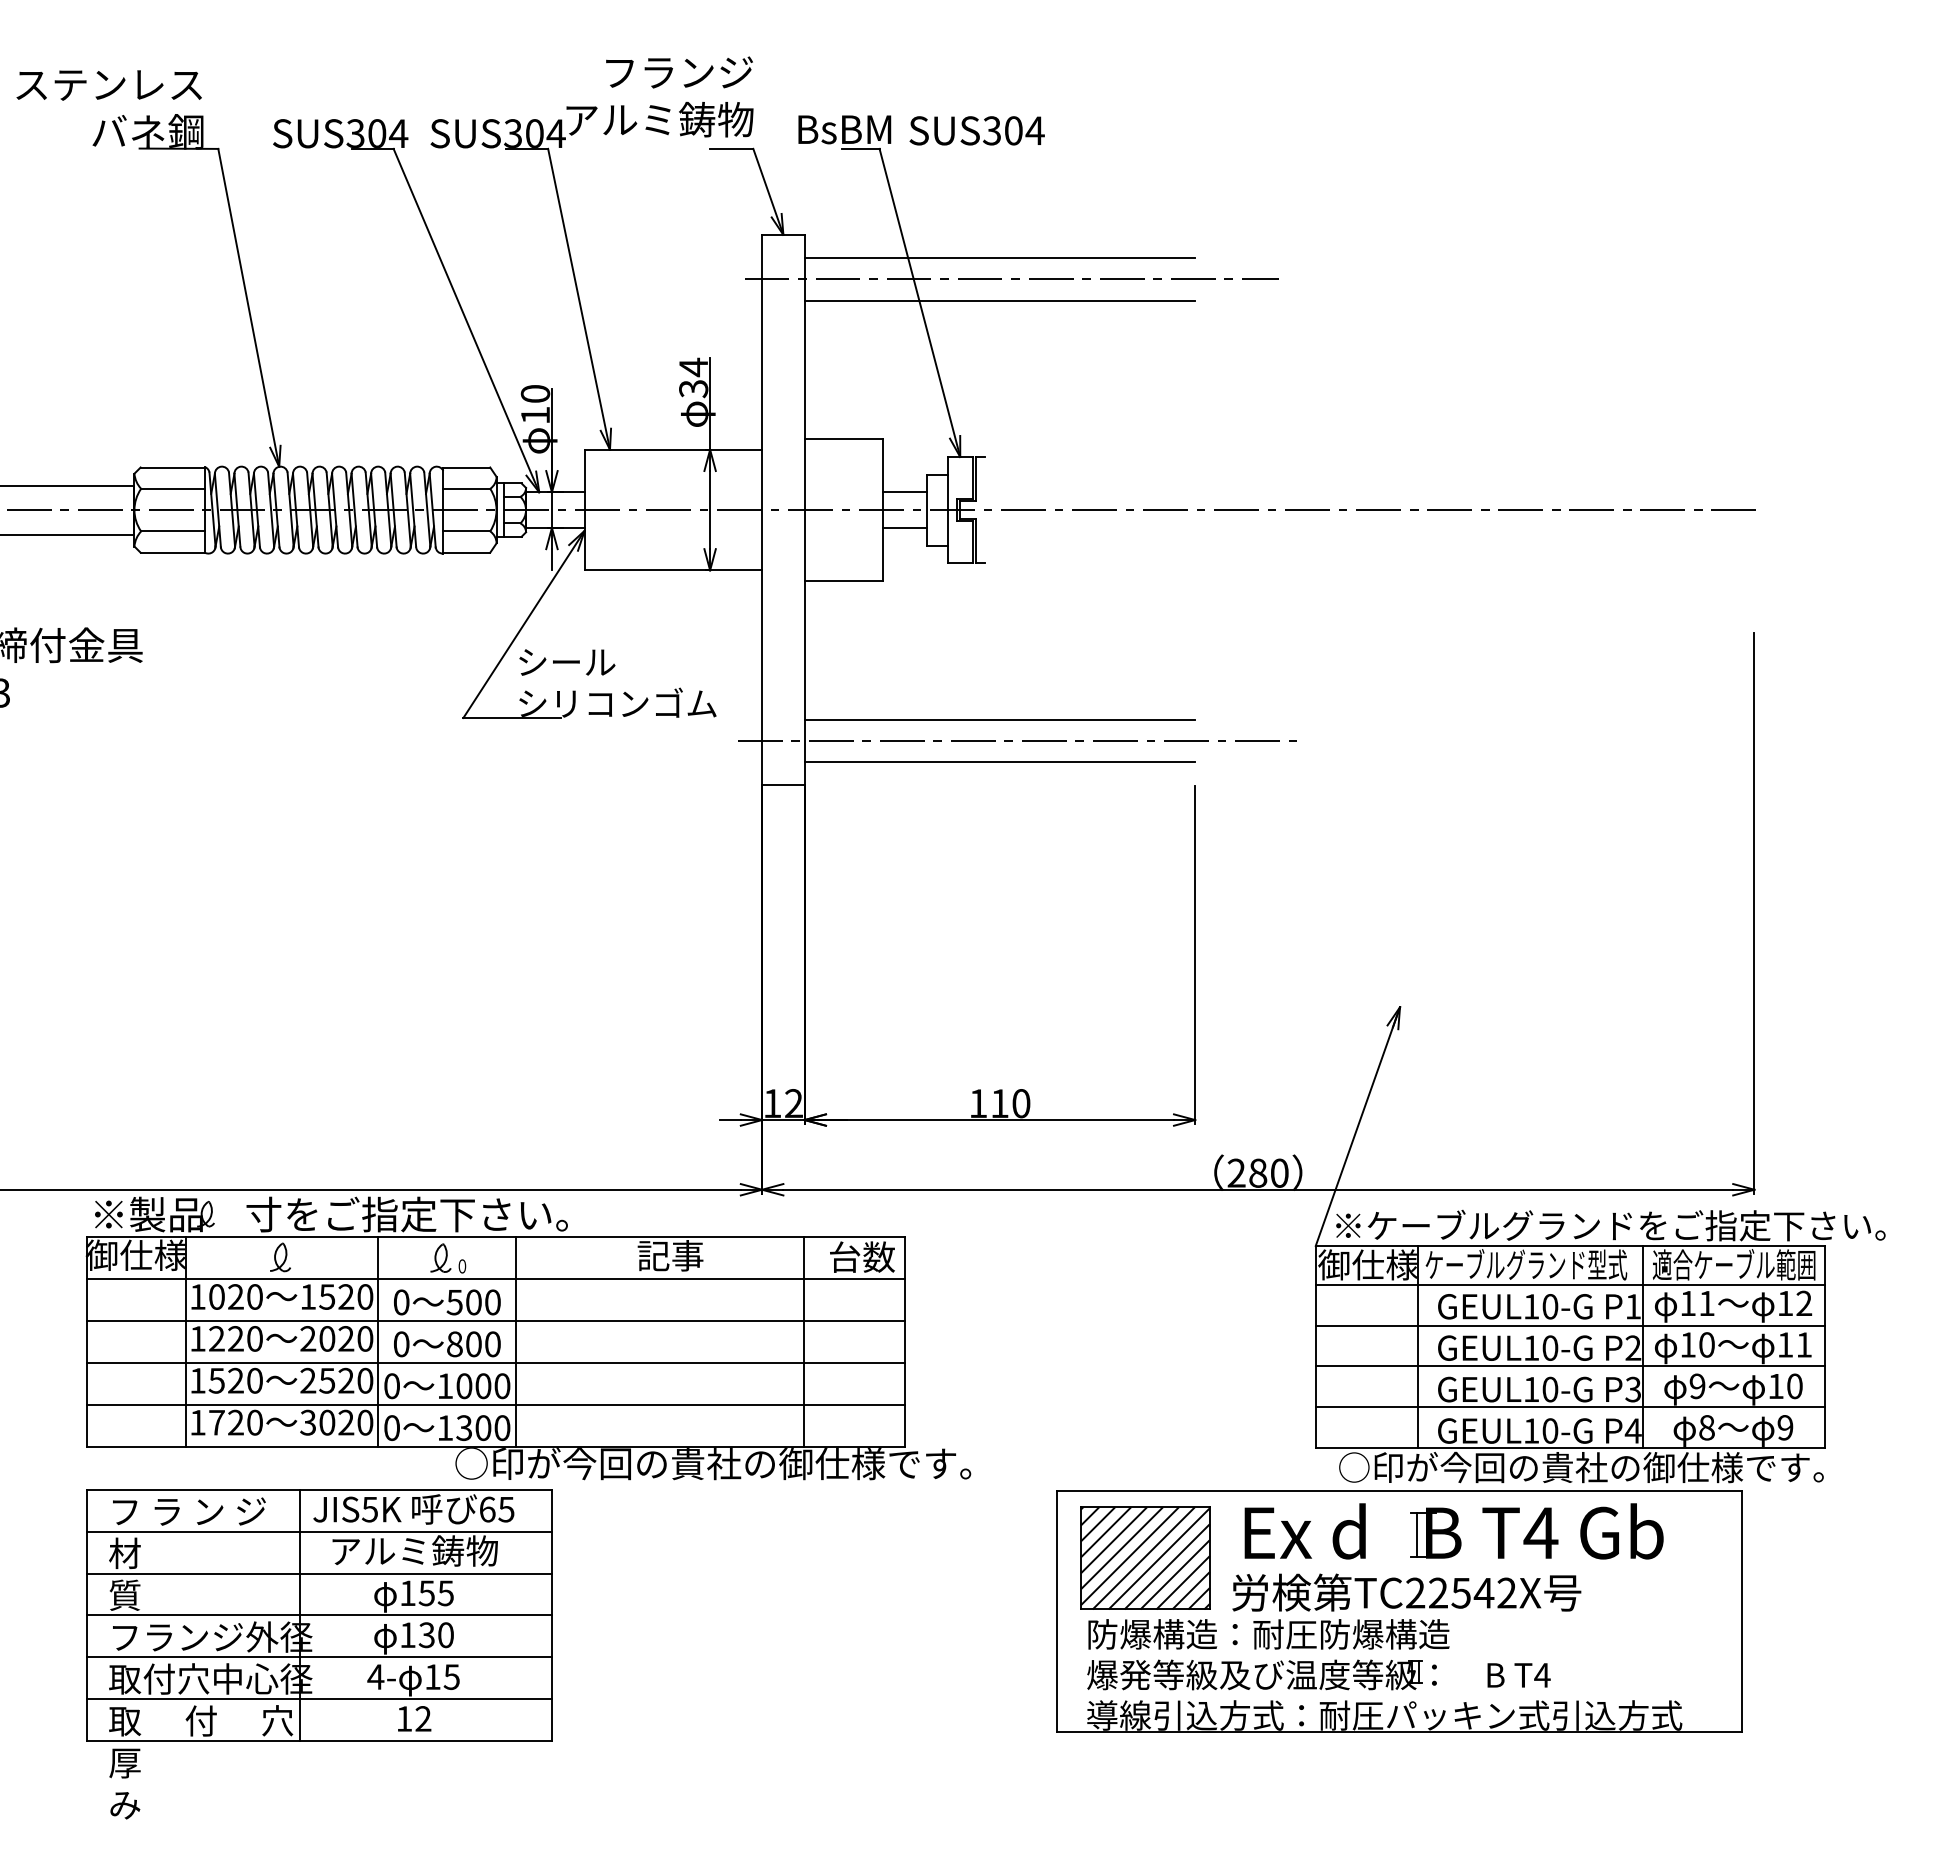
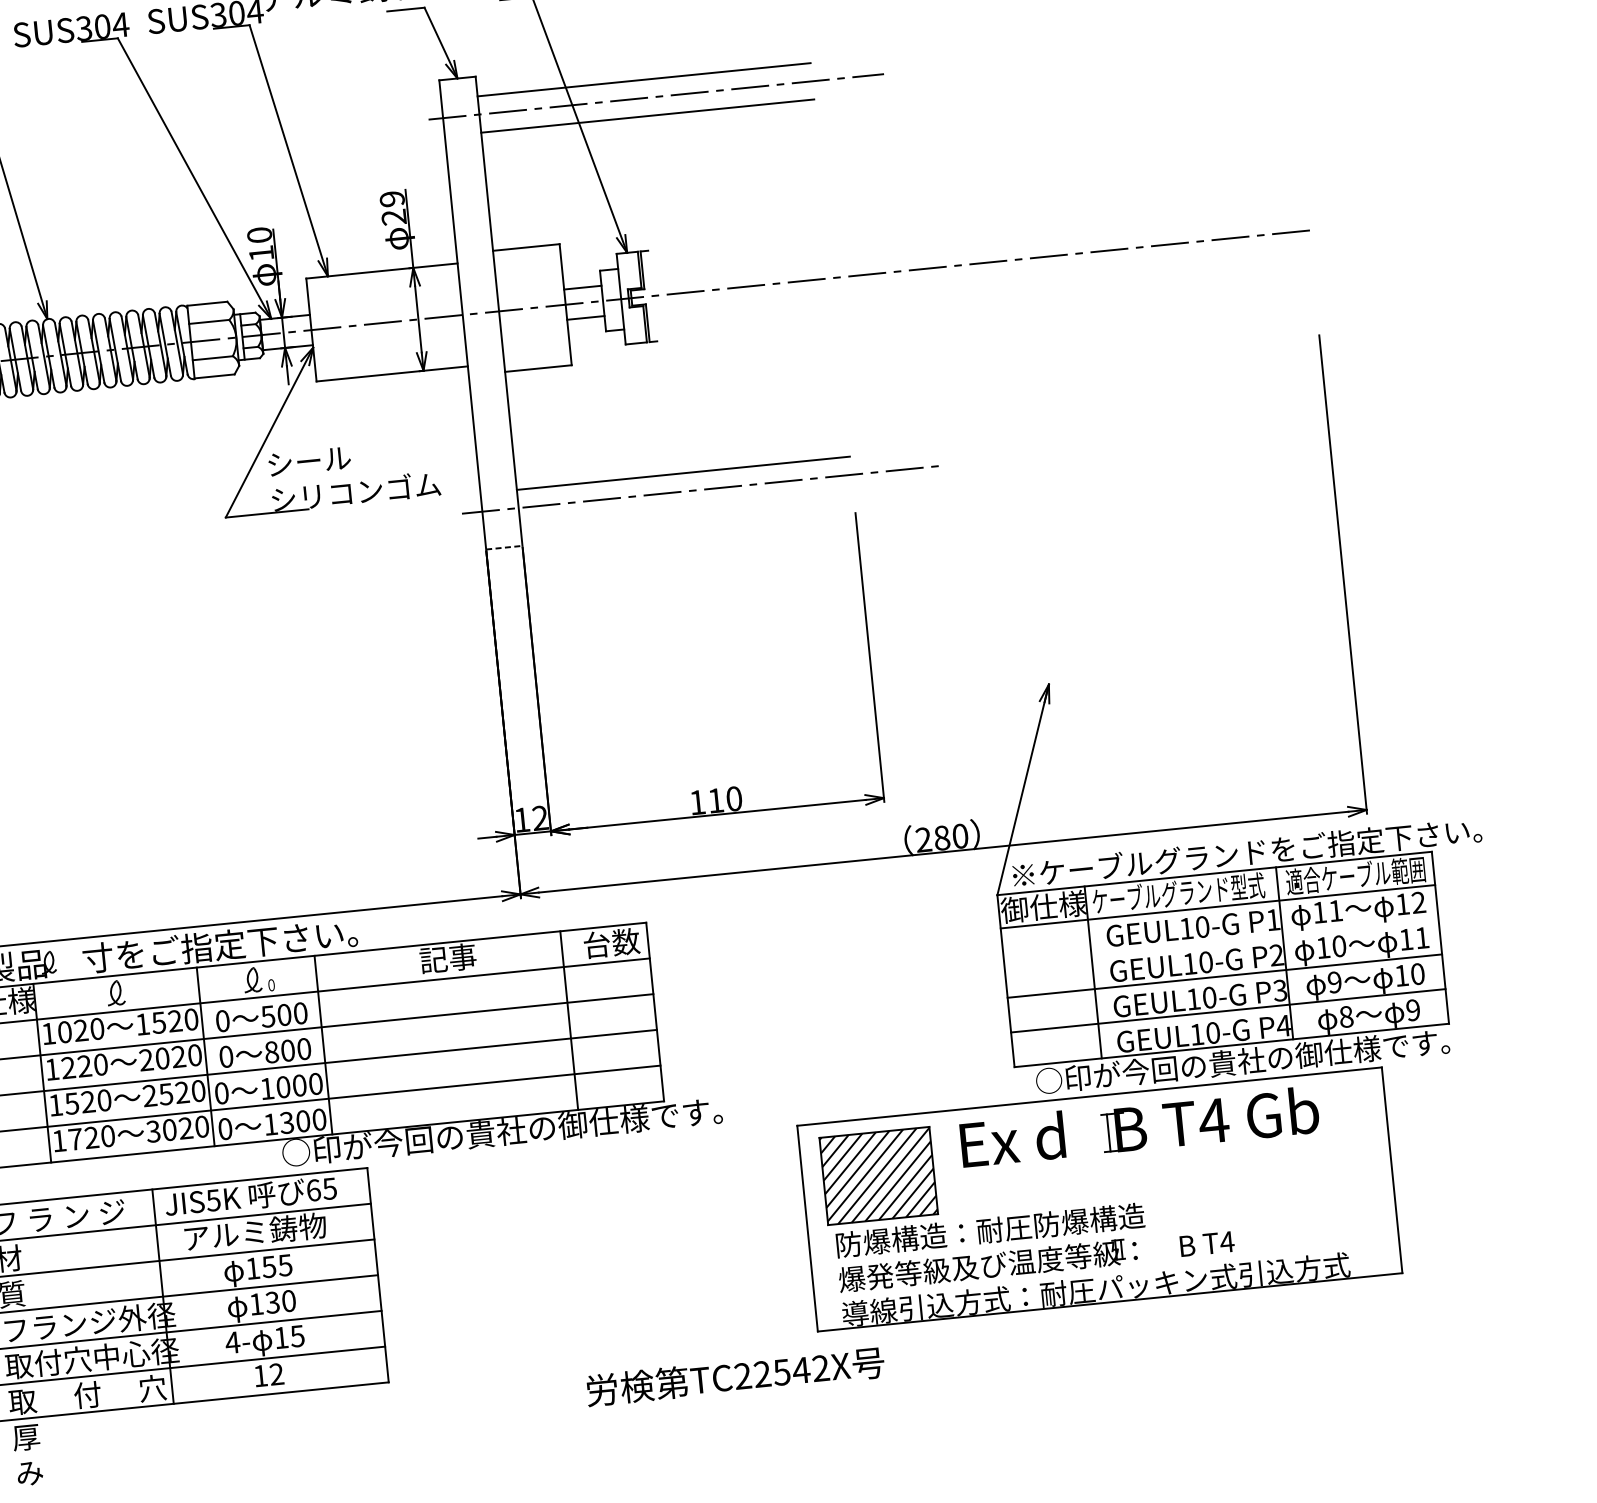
text: (693, 377) -> (392, 207), 34 -> 29
line: (999, 762) -> (686, 509), removed
line: (783, 785) -> (504, 547), solid -> dashed
line: (1570, 1325) -> (1221, 941), removed
text: (1406, 1592) -> (735, 1376), moved

